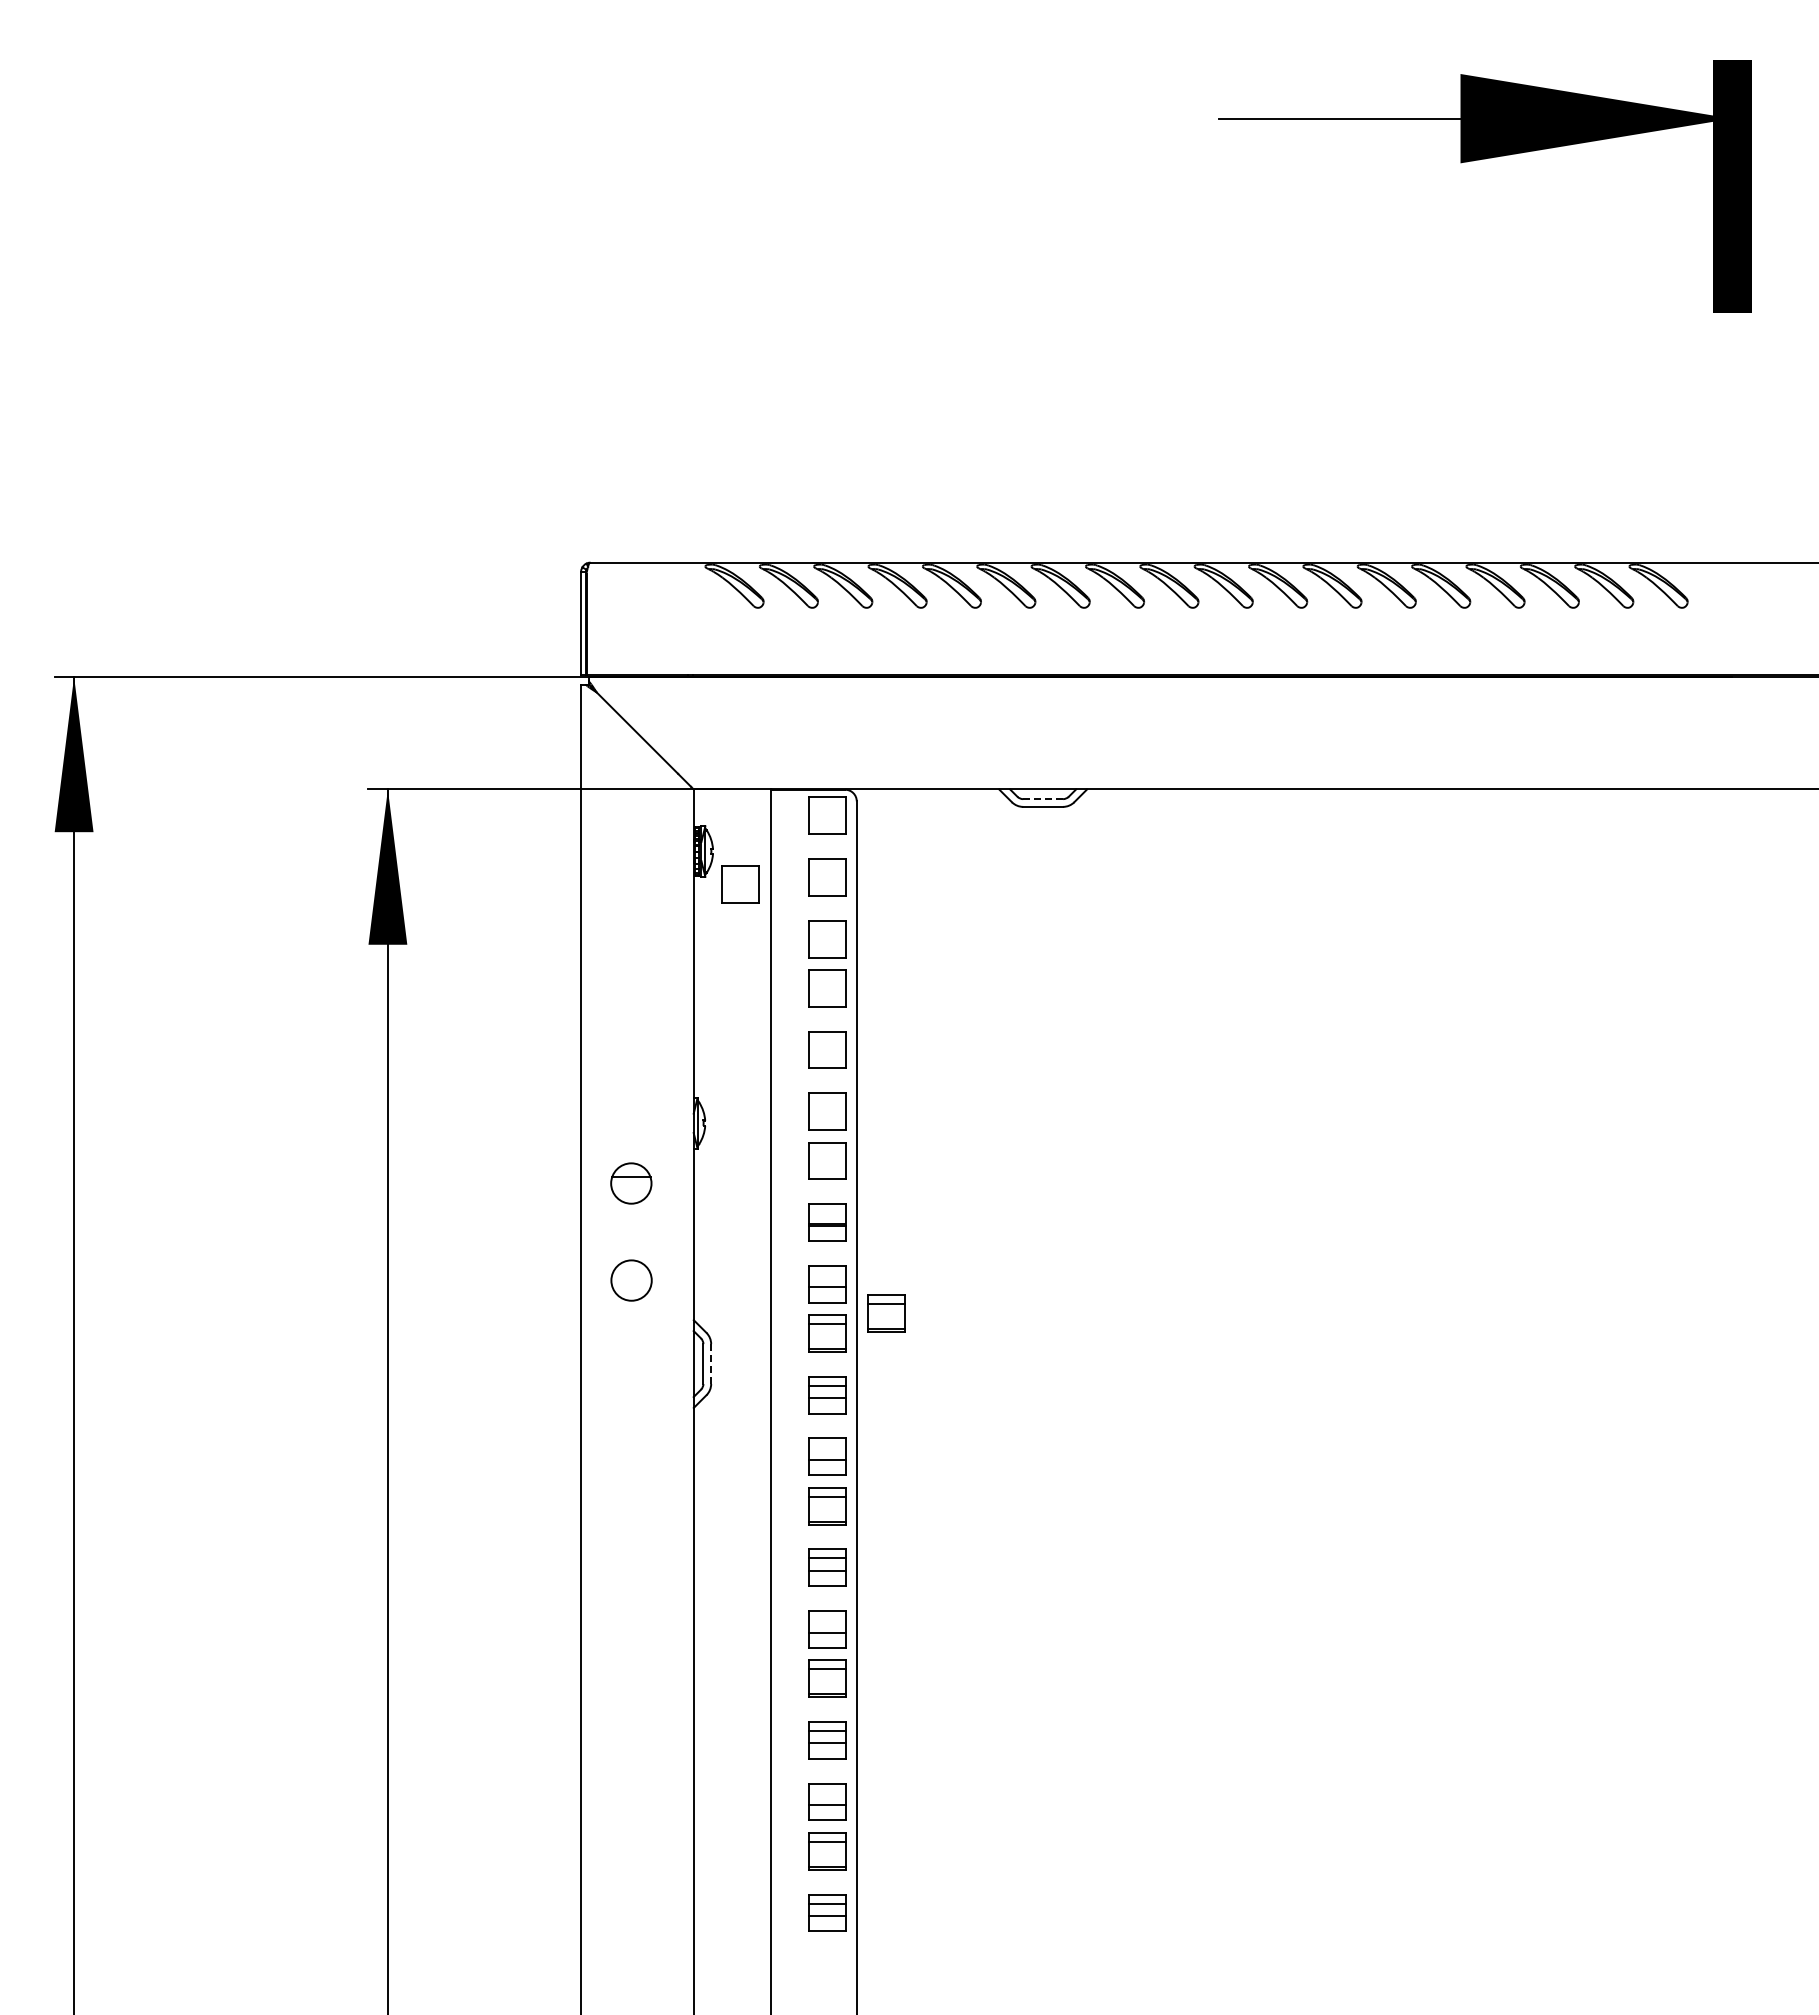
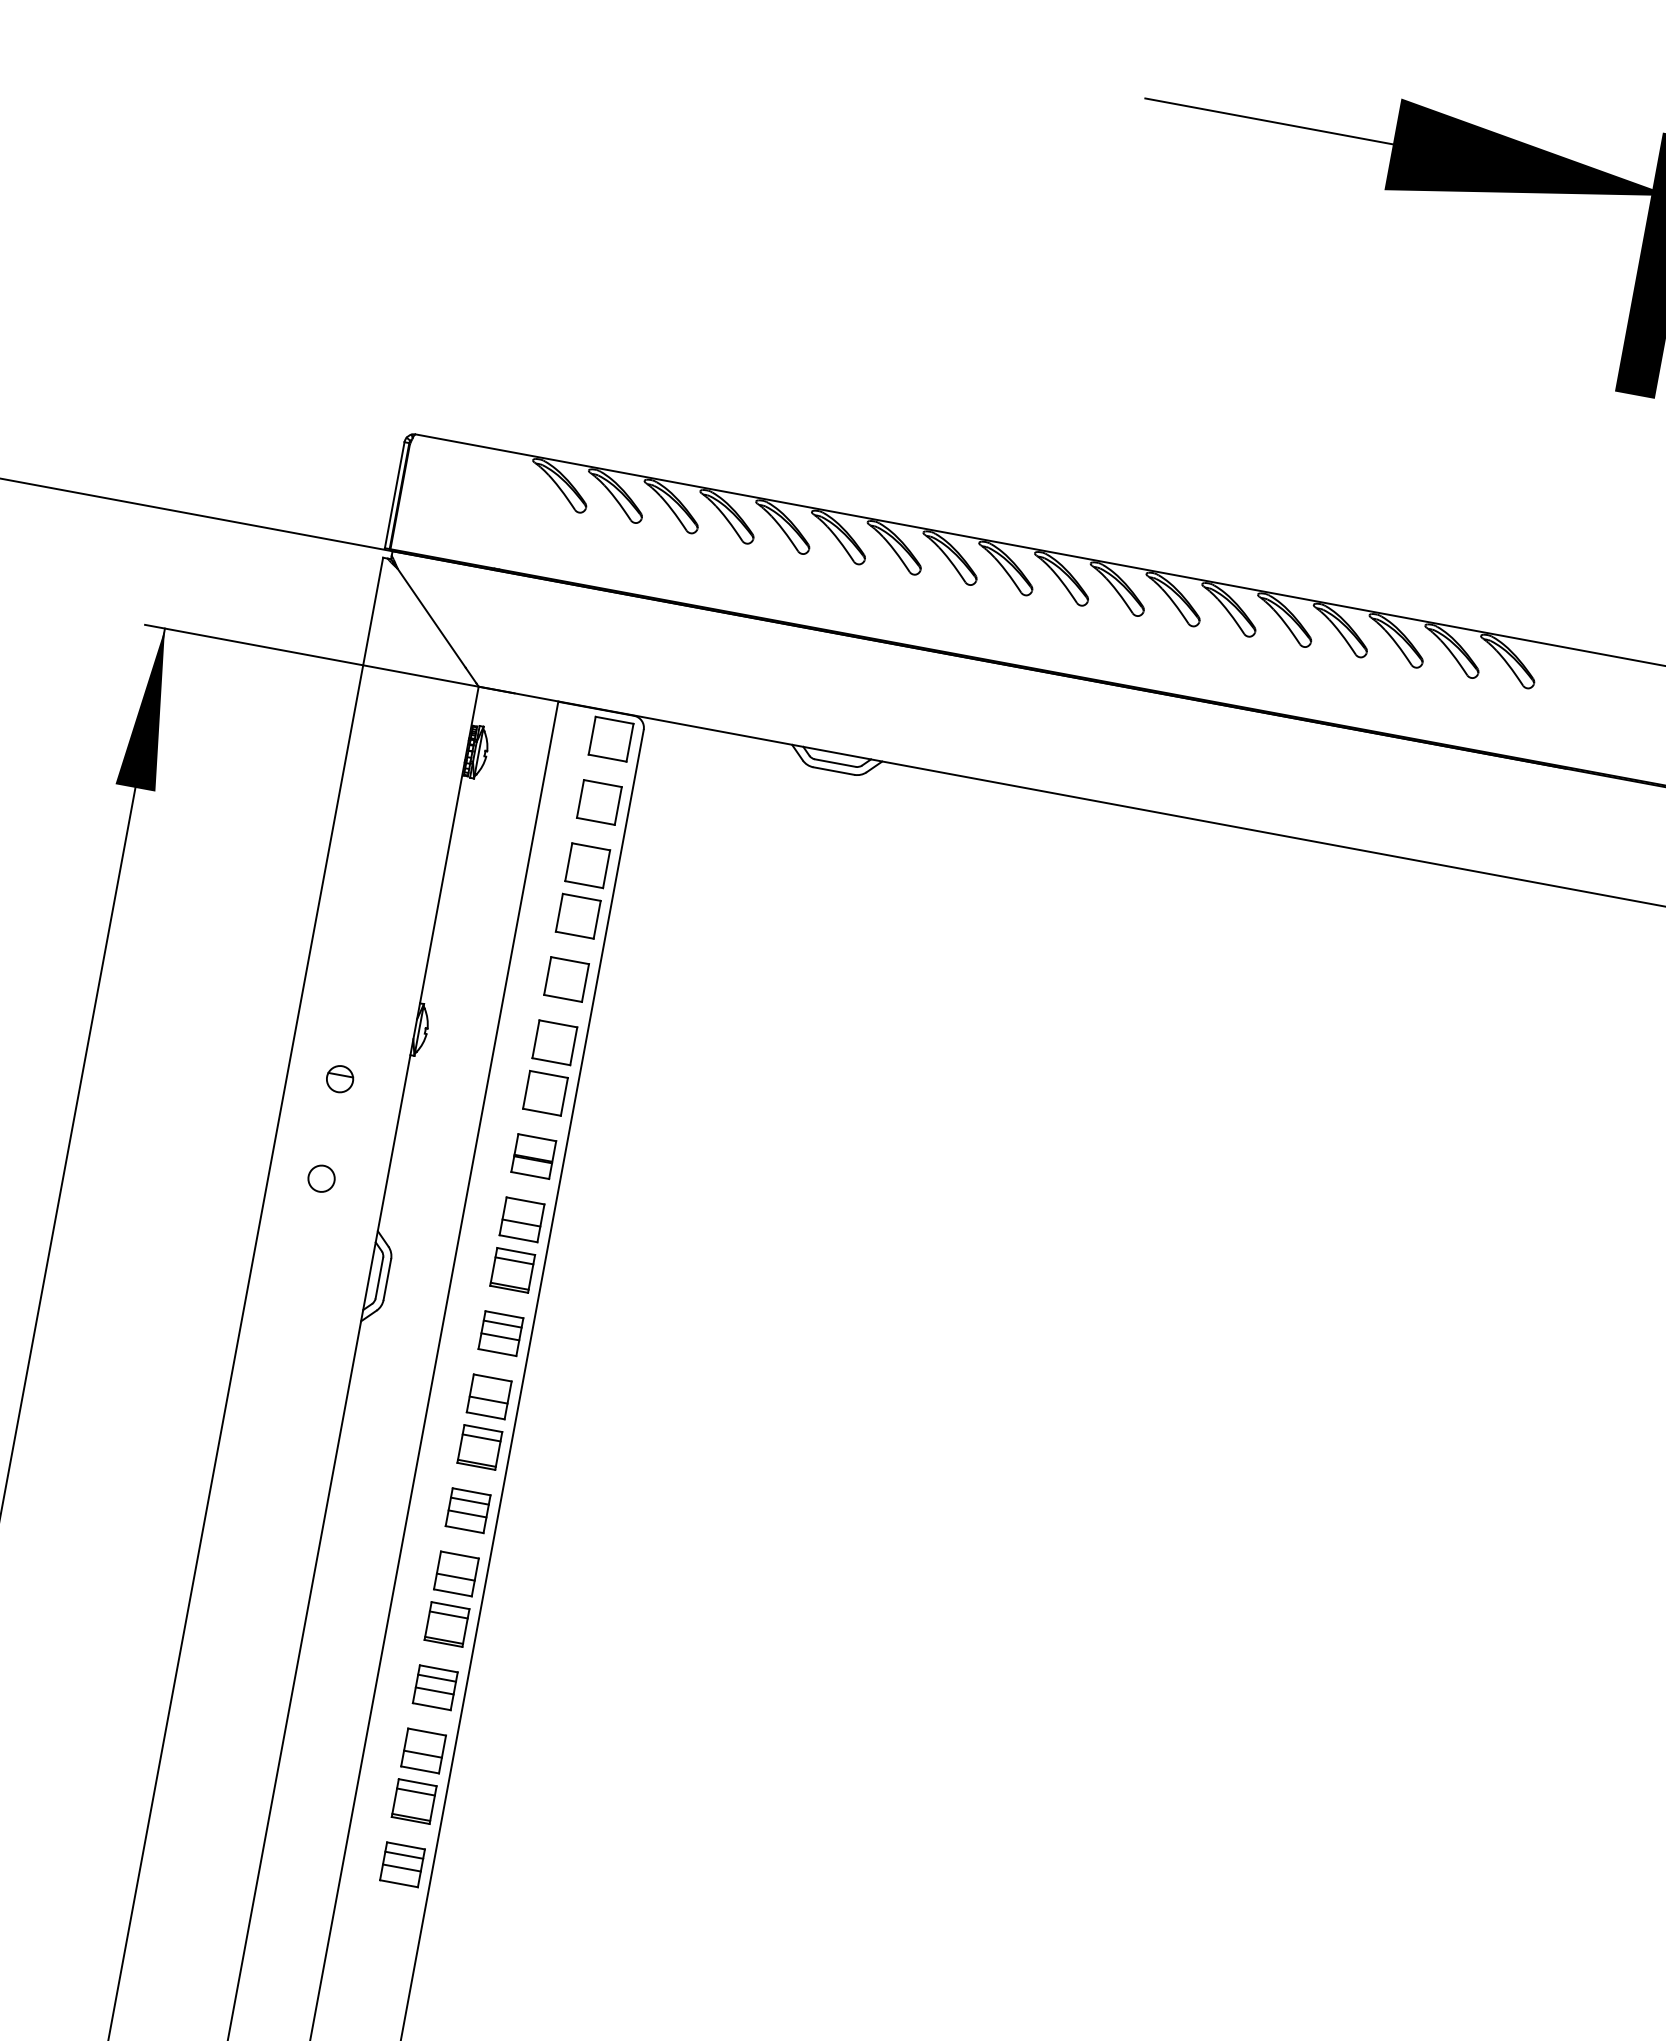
line: (1043, 799) -> (835, 763), dashed -> solid
part: (740, 884) -> (508, 793), removed
part: (631, 1183) -> (339, 1079), size x0.62
circle: (631, 1280) -> (321, 1178), size x0.62
part: (886, 1313) -> (576, 1261), removed
line: (711, 1364) -> (387, 1280), dashed -> solid

